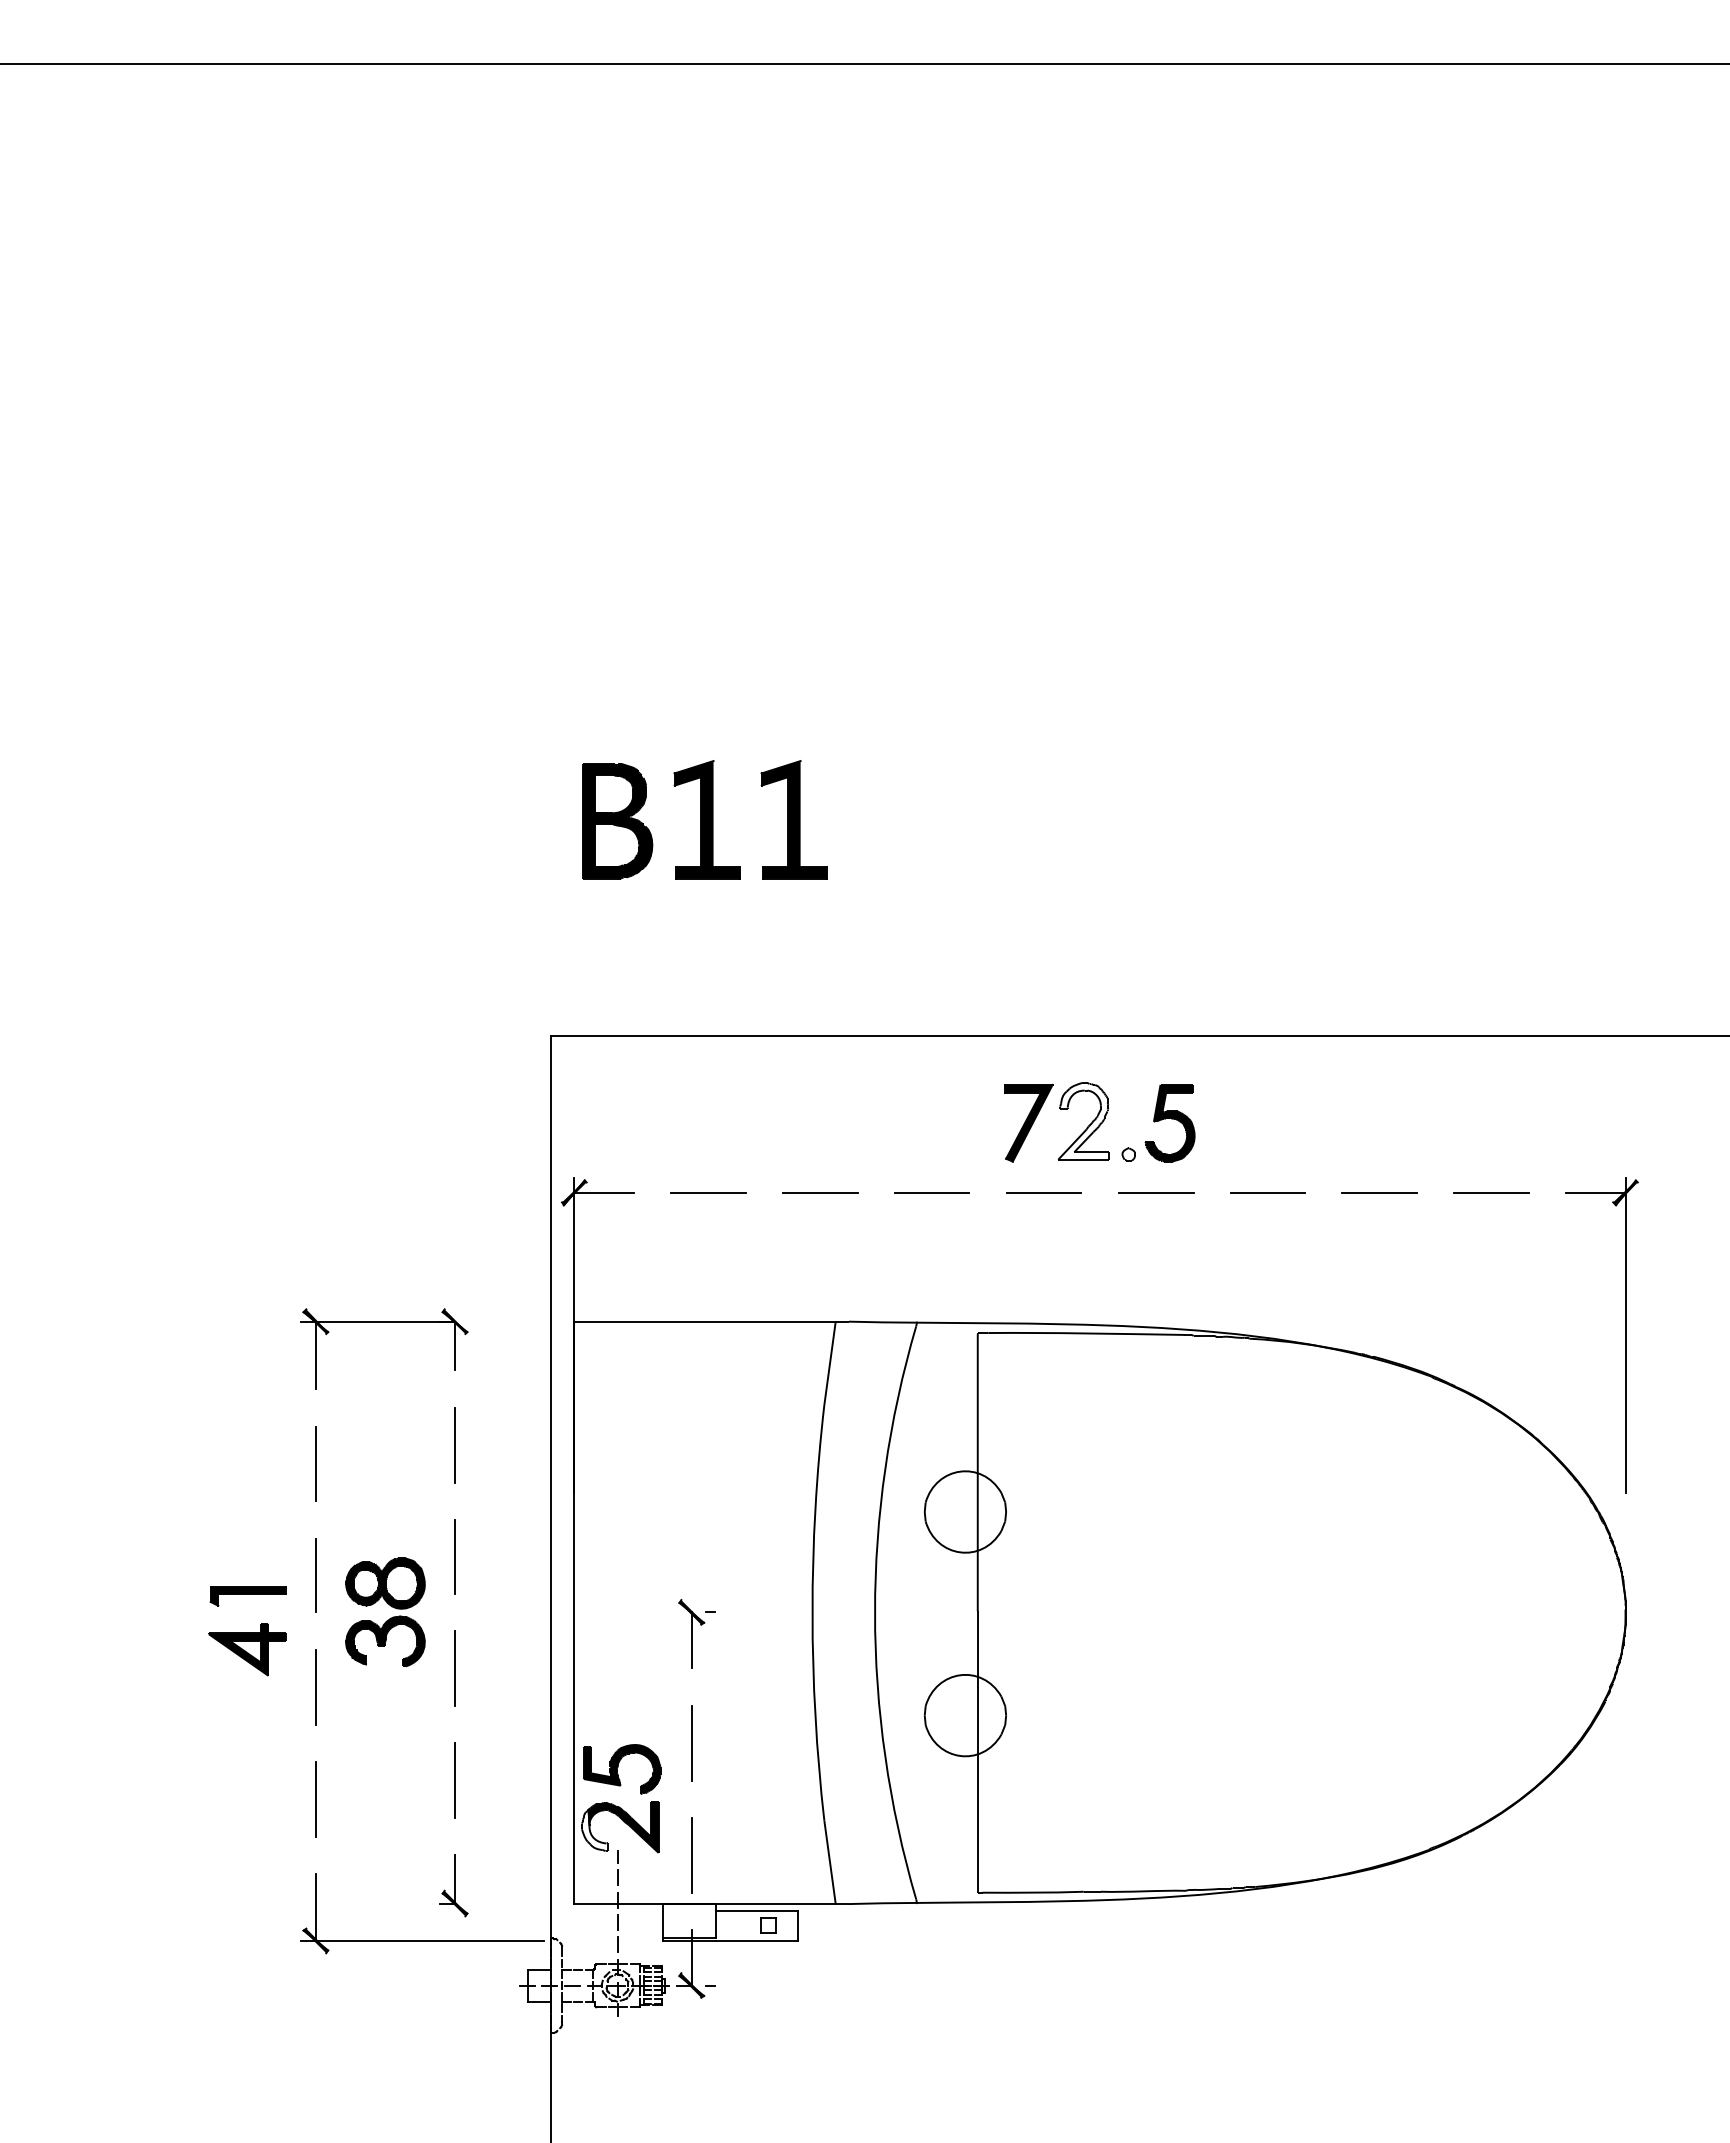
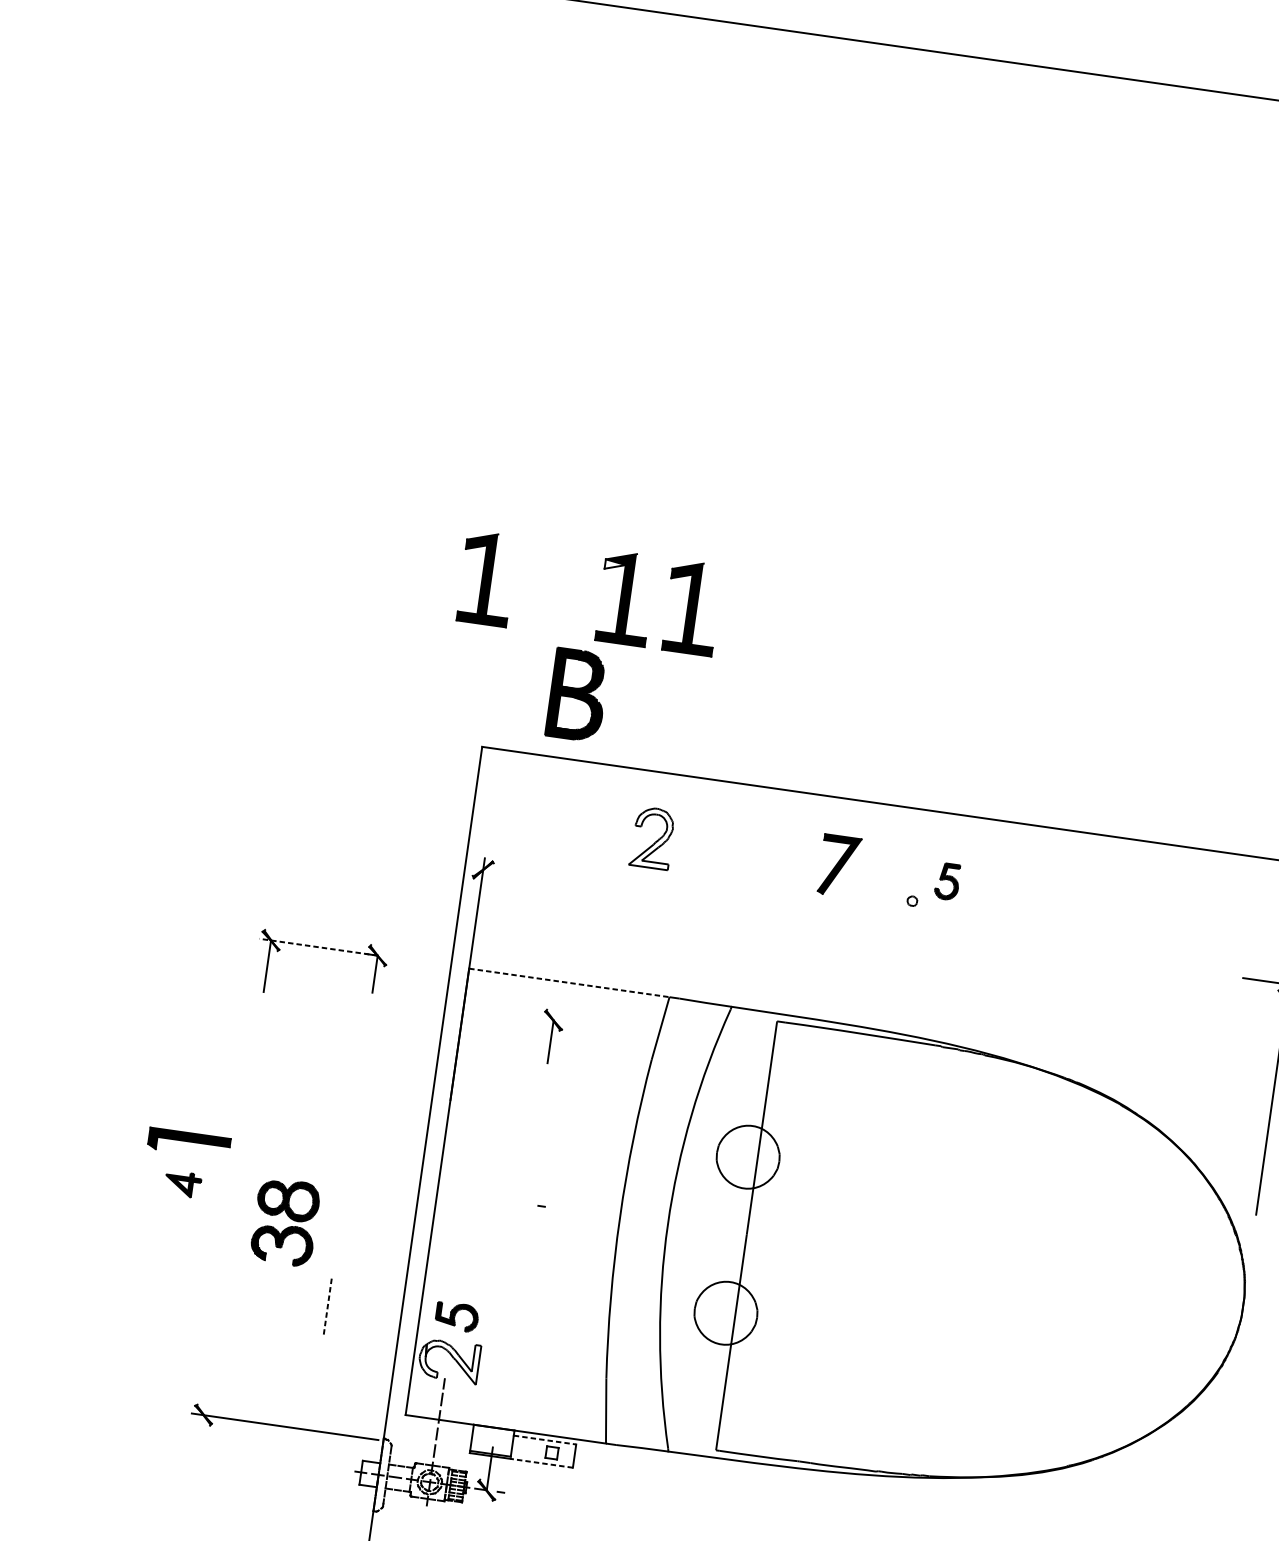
fill: (687, 779) -> (615, 565), removed
part: (525, 819) -> (486, 578), added
part: (617, 821) -> (577, 695), moved
part: (1169, 1123) -> (946, 881), size x0.6
part: (1088, 1125) -> (655, 841), moved
line: (604, 1192) -> (506, 872), removed
line: (707, 1192) -> (585, 884), removed
line: (819, 1192) -> (671, 896), removed
line: (931, 1192) -> (757, 908), removed
line: (1043, 1192) -> (842, 920), removed
line: (1156, 1192) -> (929, 933), removed
line: (1267, 1192) -> (1014, 945), removed
line: (1379, 1192) -> (1100, 957), removed
line: (1491, 1192) -> (1186, 969), removed
line: (377, 1321) -> (318, 947), solid -> dashed
line: (705, 1321) -> (569, 982), solid -> dashed
line: (455, 1444) -> (364, 1049), removed
line: (315, 1463) -> (255, 1049), removed
line: (455, 1556) -> (352, 1135), removed
line: (315, 1575) -> (243, 1134), removed
part: (247, 1596) -> (188, 1143), size x1.4
part: (390, 1617) -> (288, 1226), moved
part: (691, 1633) -> (551, 1036), moved
part: (247, 1649) -> (182, 1184), size x0.6
line: (455, 1668) -> (340, 1221), removed
line: (315, 1687) -> (230, 1220), removed
line: (691, 1743) -> (512, 1304), removed
part: (622, 1769) -> (457, 1317), size x0.7
line: (455, 1780) -> (328, 1307), solid -> dashed
line: (315, 1799) -> (218, 1306), removed
fill: (623, 1826) -> (451, 1360), removed
line: (691, 1854) -> (500, 1389), removed
part: (453, 1885) -> (315, 1387), removed
line: (315, 1907) -> (206, 1389), removed
line: (757, 1910) -> (545, 1439), solid -> dashed
line: (757, 1941) -> (541, 1463), solid -> dashed

